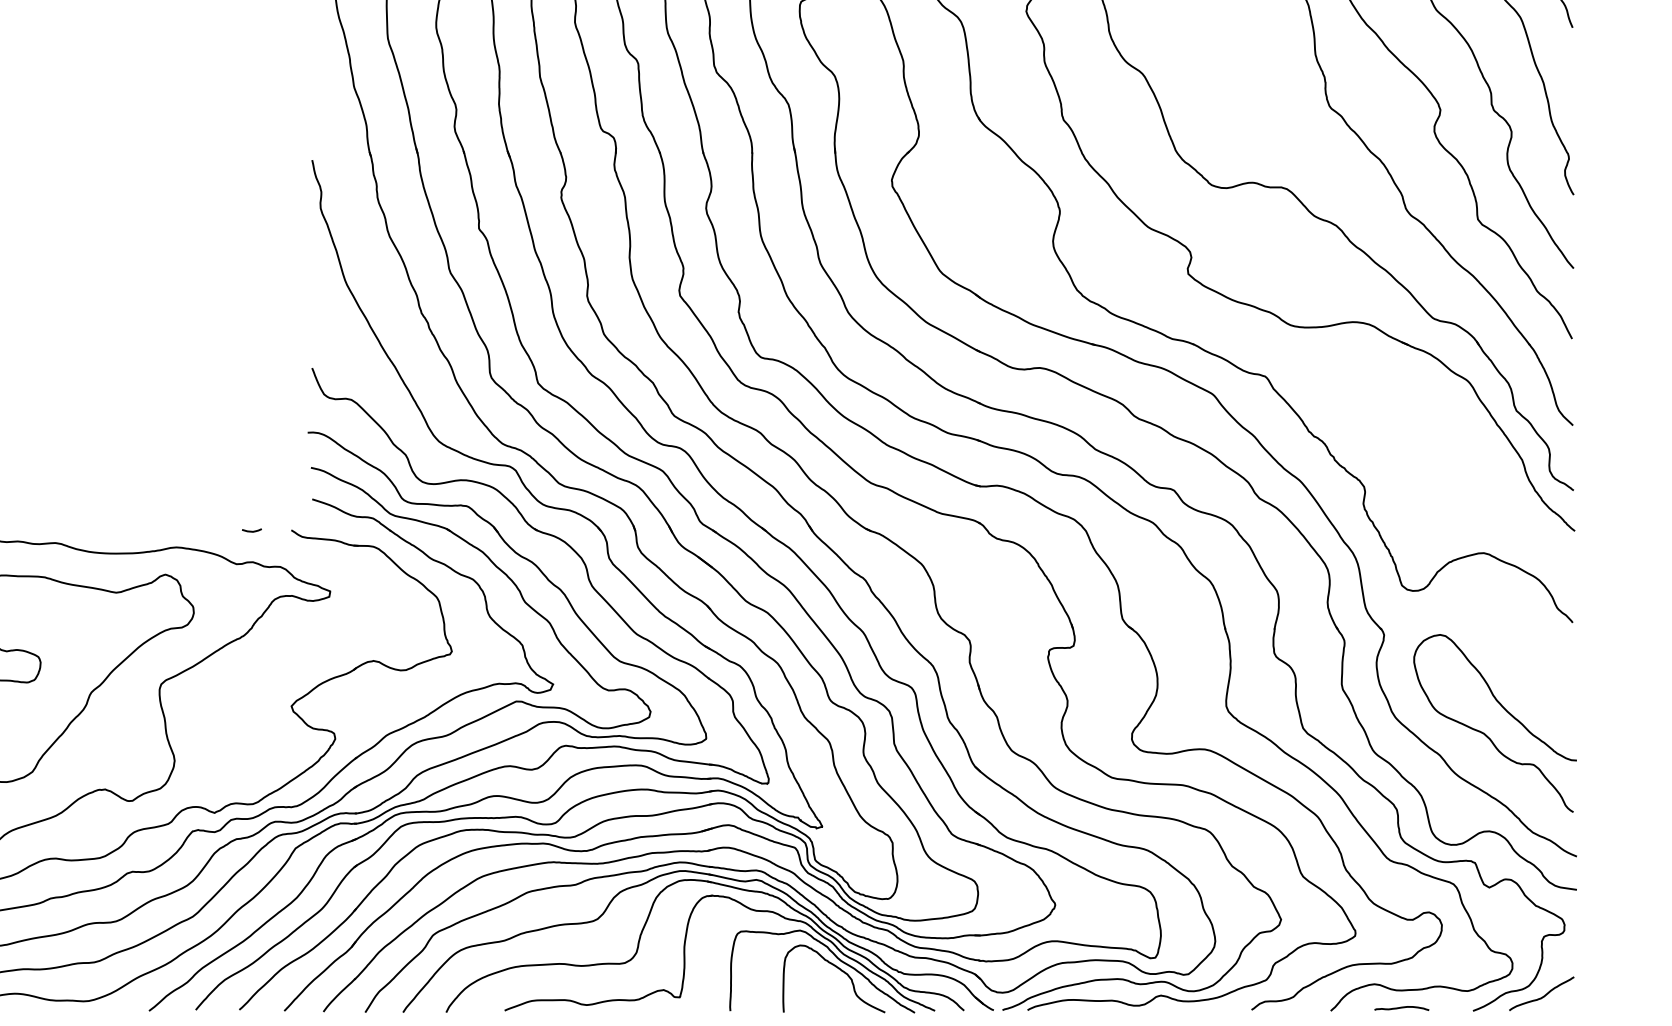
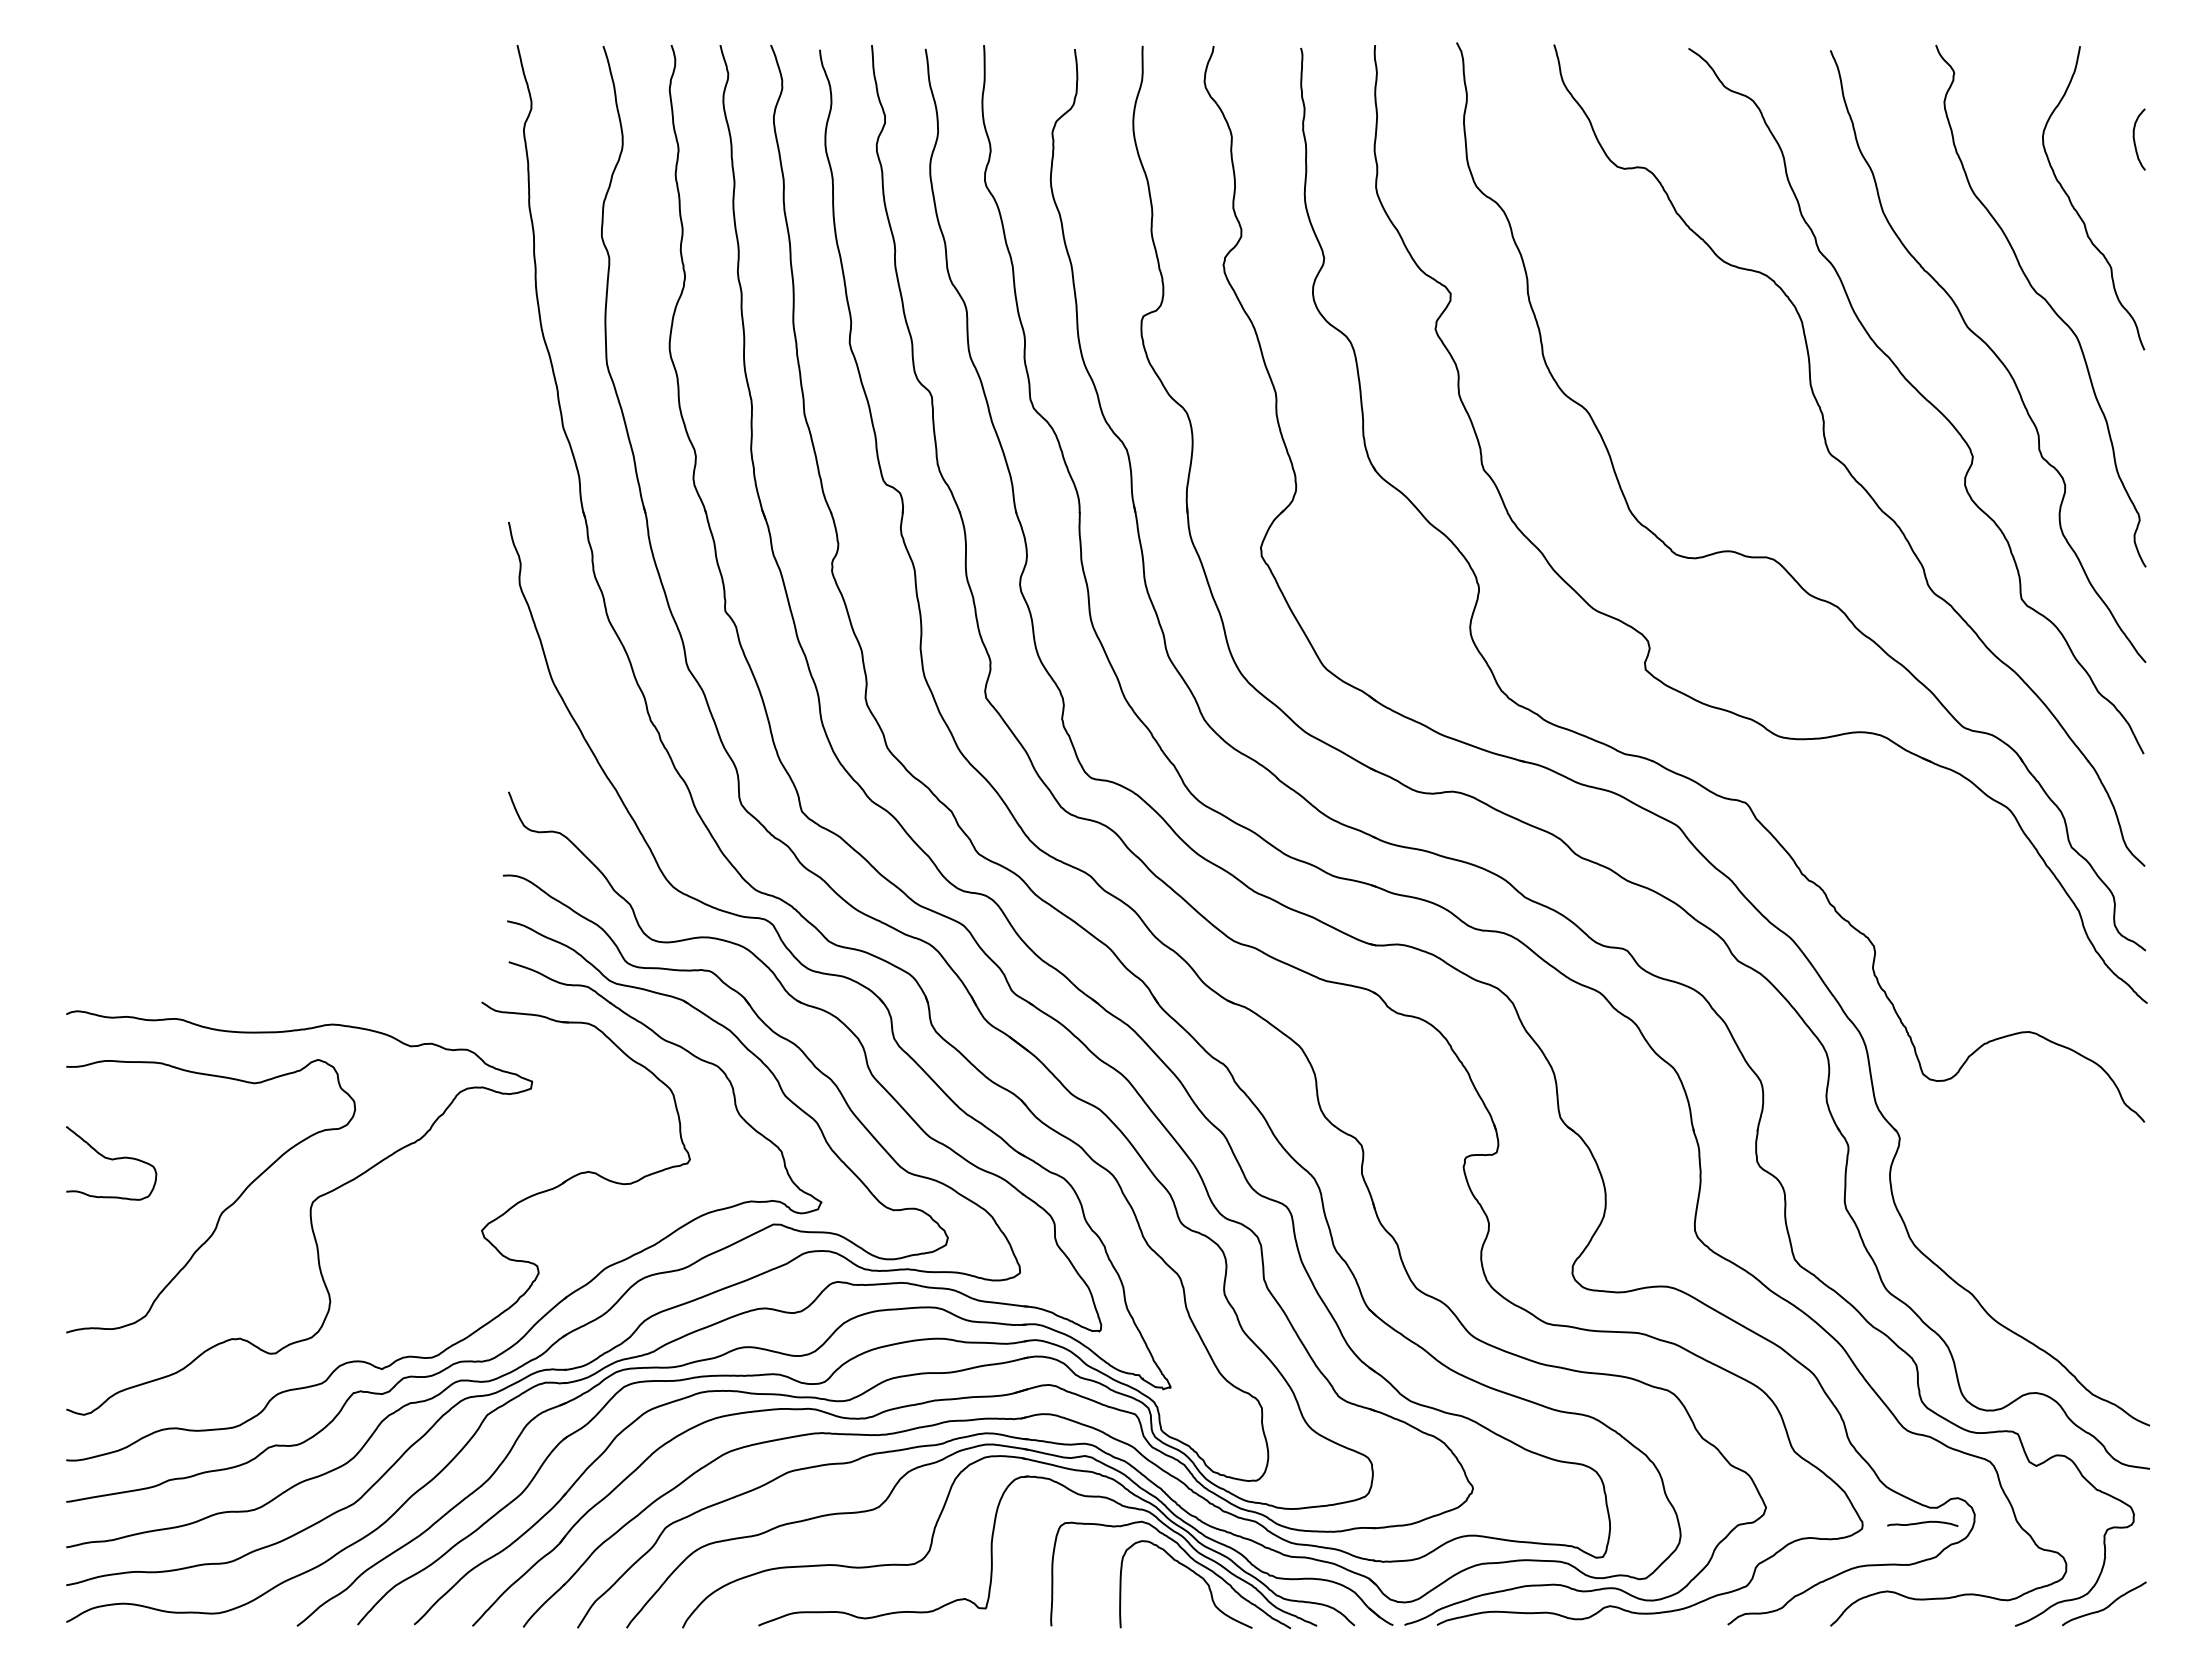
curve: (251, 531) -> (430, 1003), removed
curve: (1485, 733) -> (2031, 1266), removed
curve: (1401, 1008) -> (1922, 1523), moved

